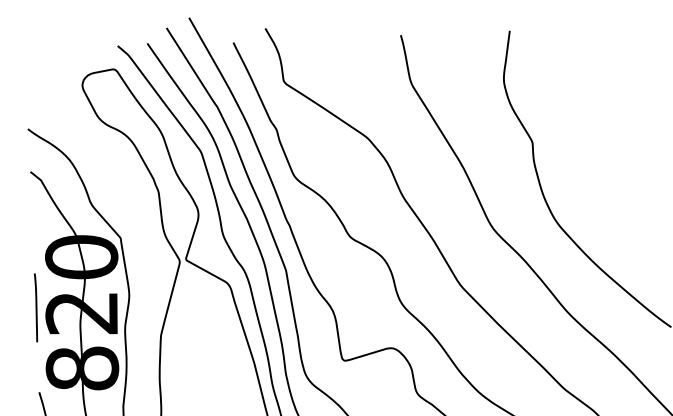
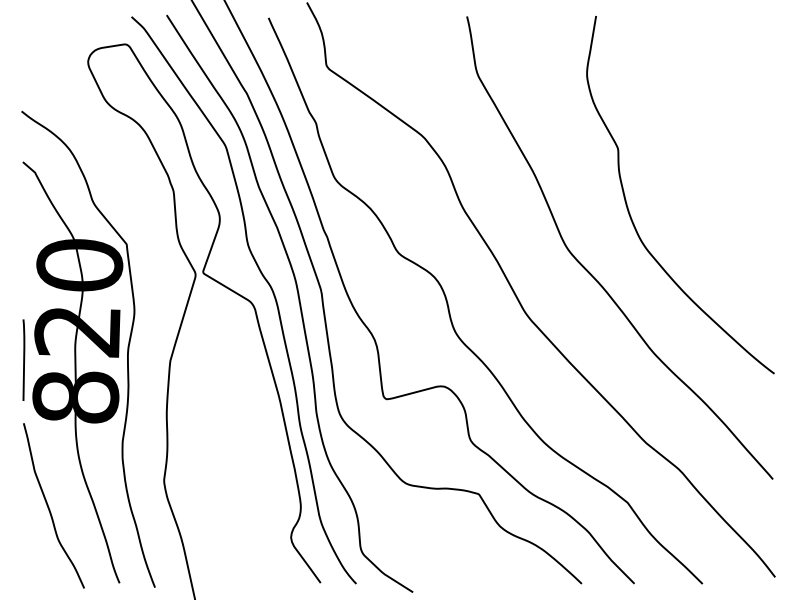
line: (35, 307) -> (23, 359), moved

